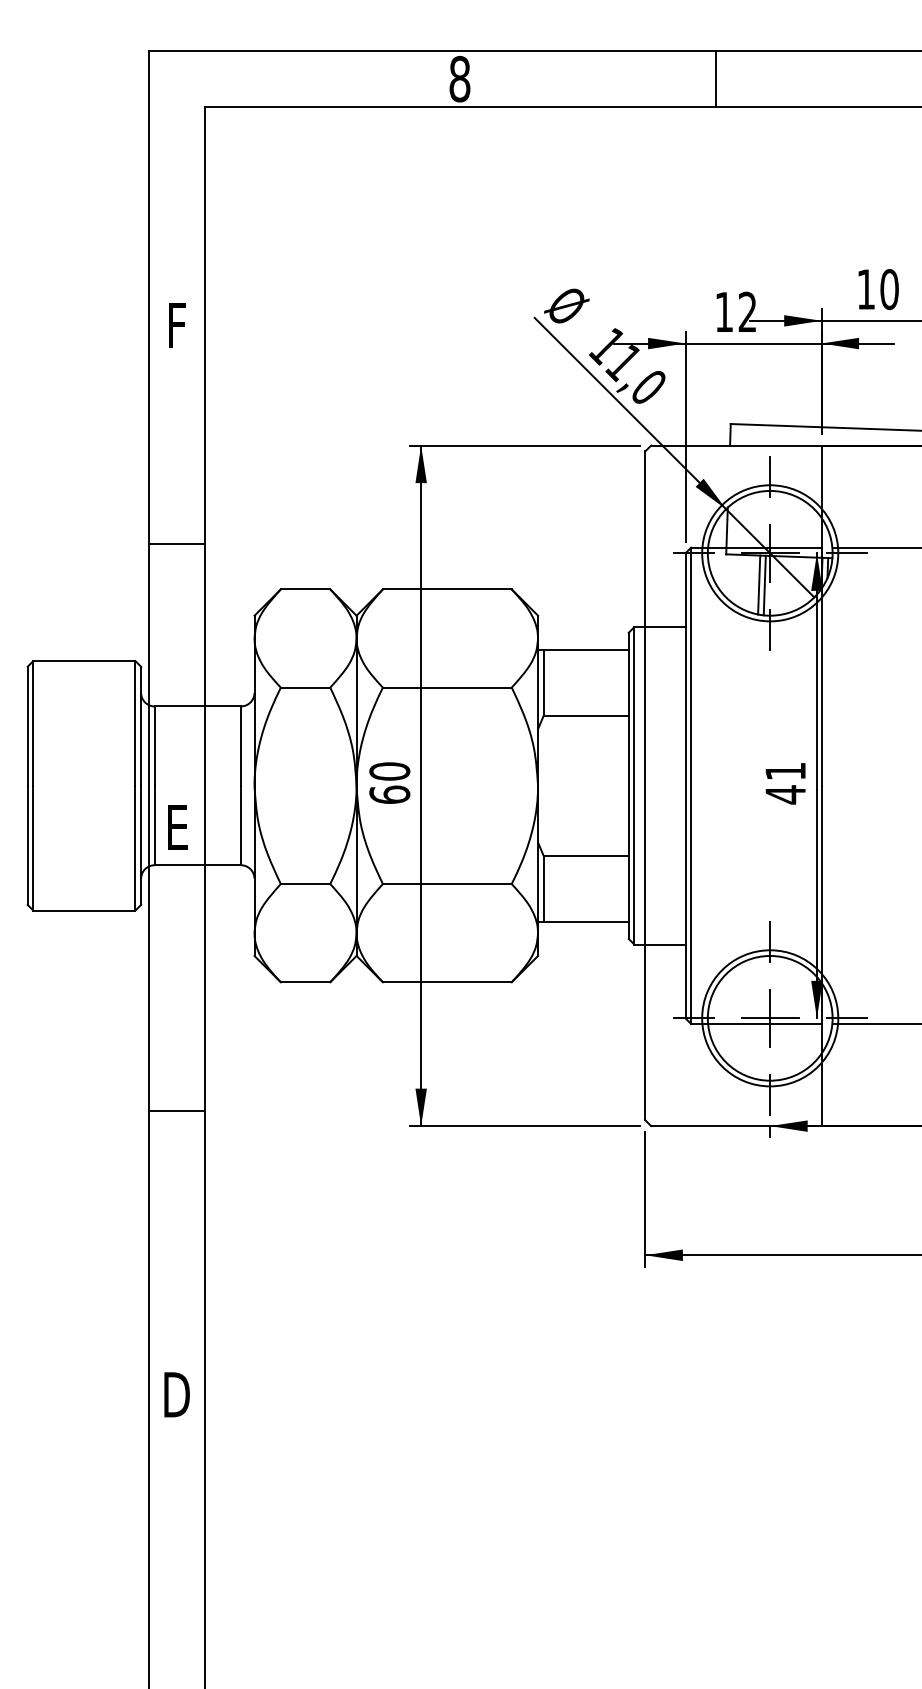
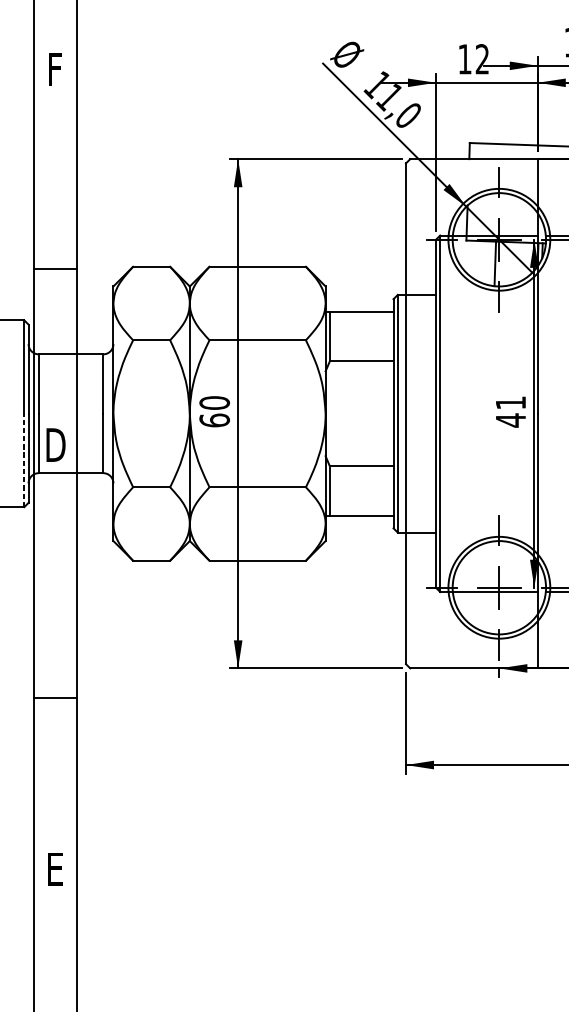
line: (176, 544) -> (55, 269), moved
line: (759, 584) -> (491, 263), removed
text: (177, 827) -> (55, 444), E -> D
line: (135, 847) -> (24, 459), solid -> dashed
line: (176, 1111) -> (55, 697), moved
text: (176, 1394) -> (55, 869), D -> E

